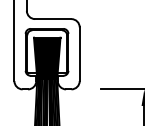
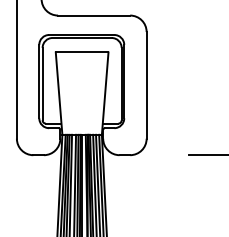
fill: (46, 58) -> (80, 93), removed

